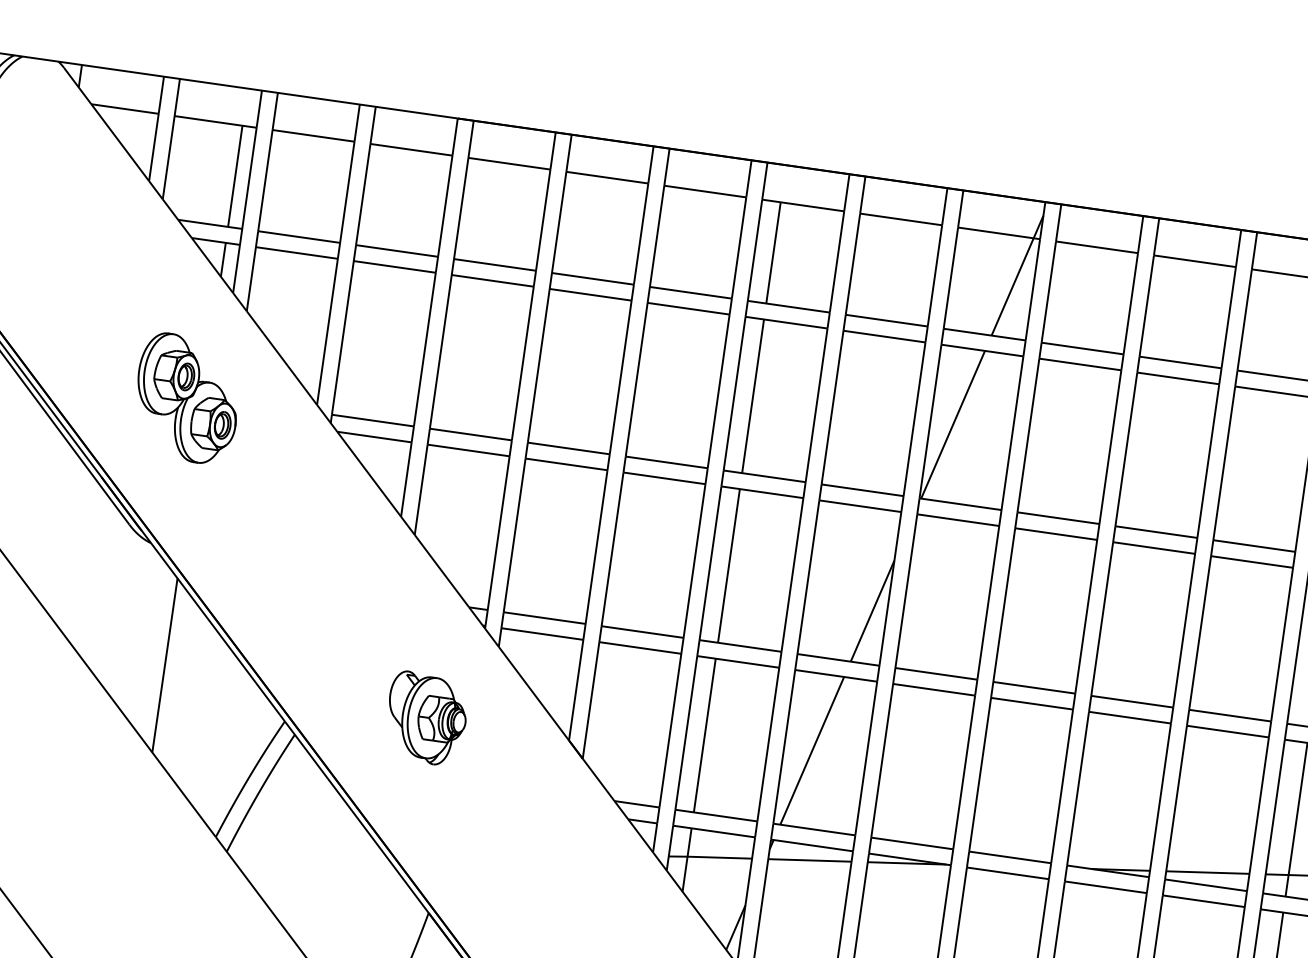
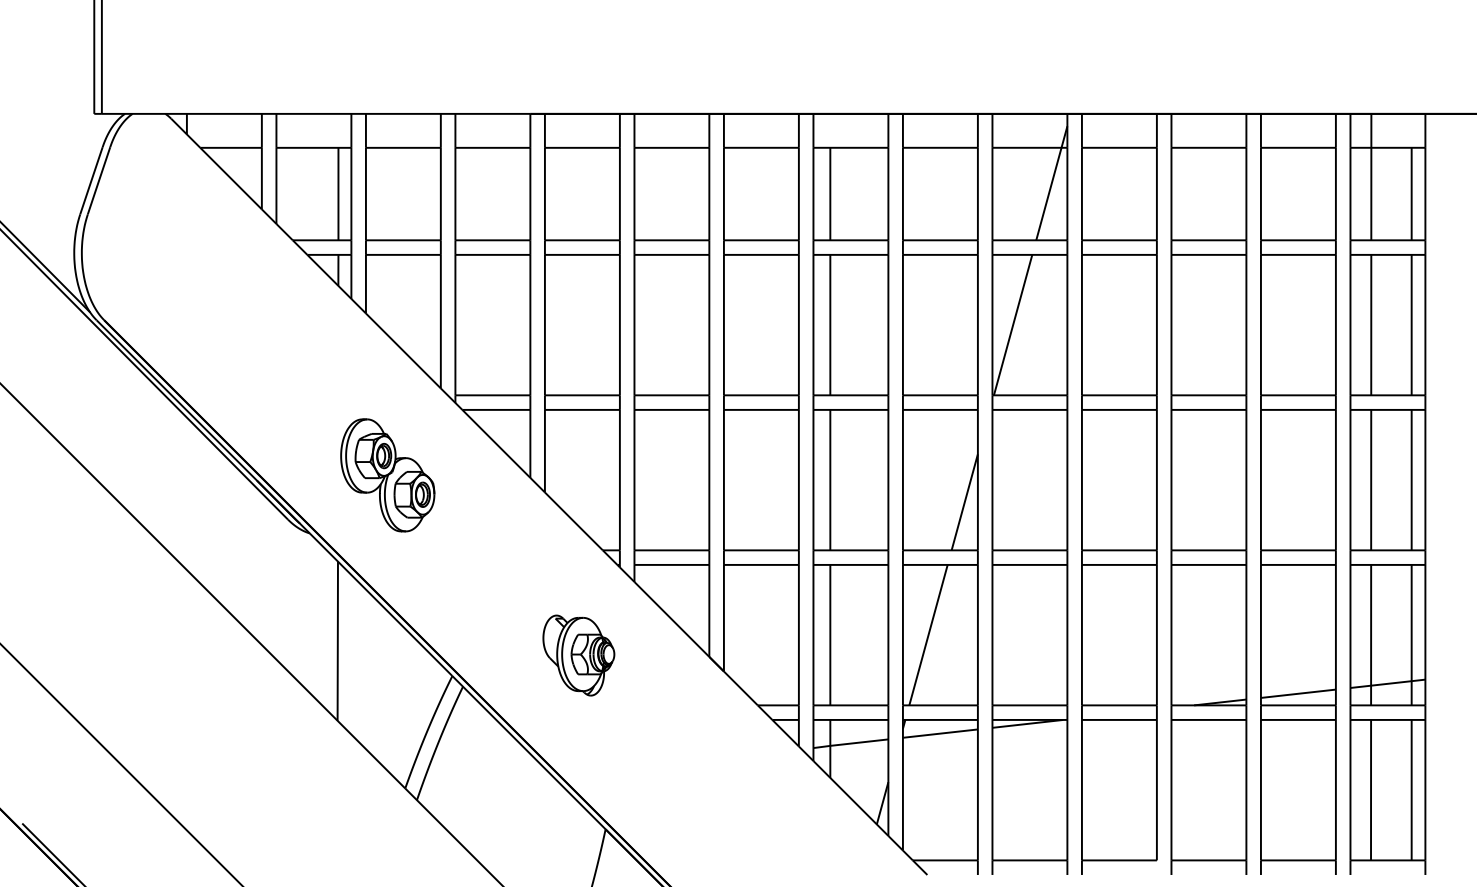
part: (186, 398) -> (387, 475), moved

